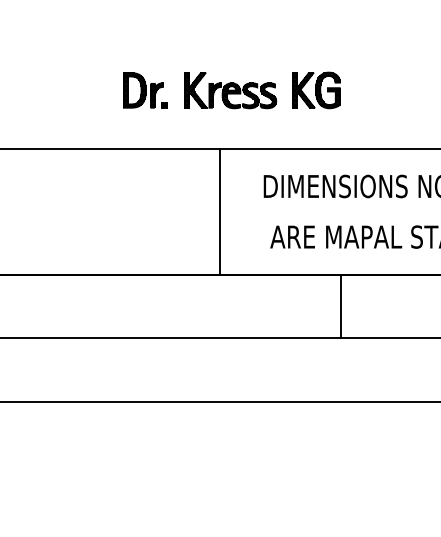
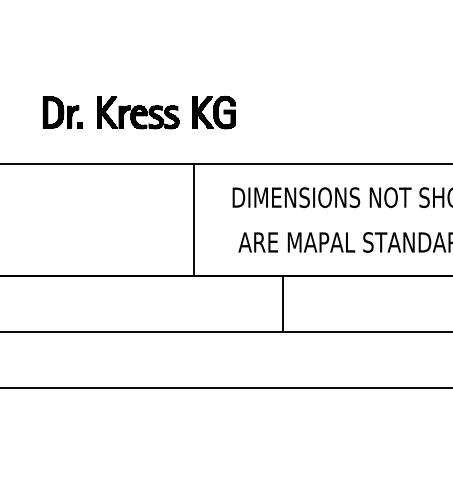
part: (231, 90) -> (139, 112), moved
line: (341, 307) -> (283, 304), moved

